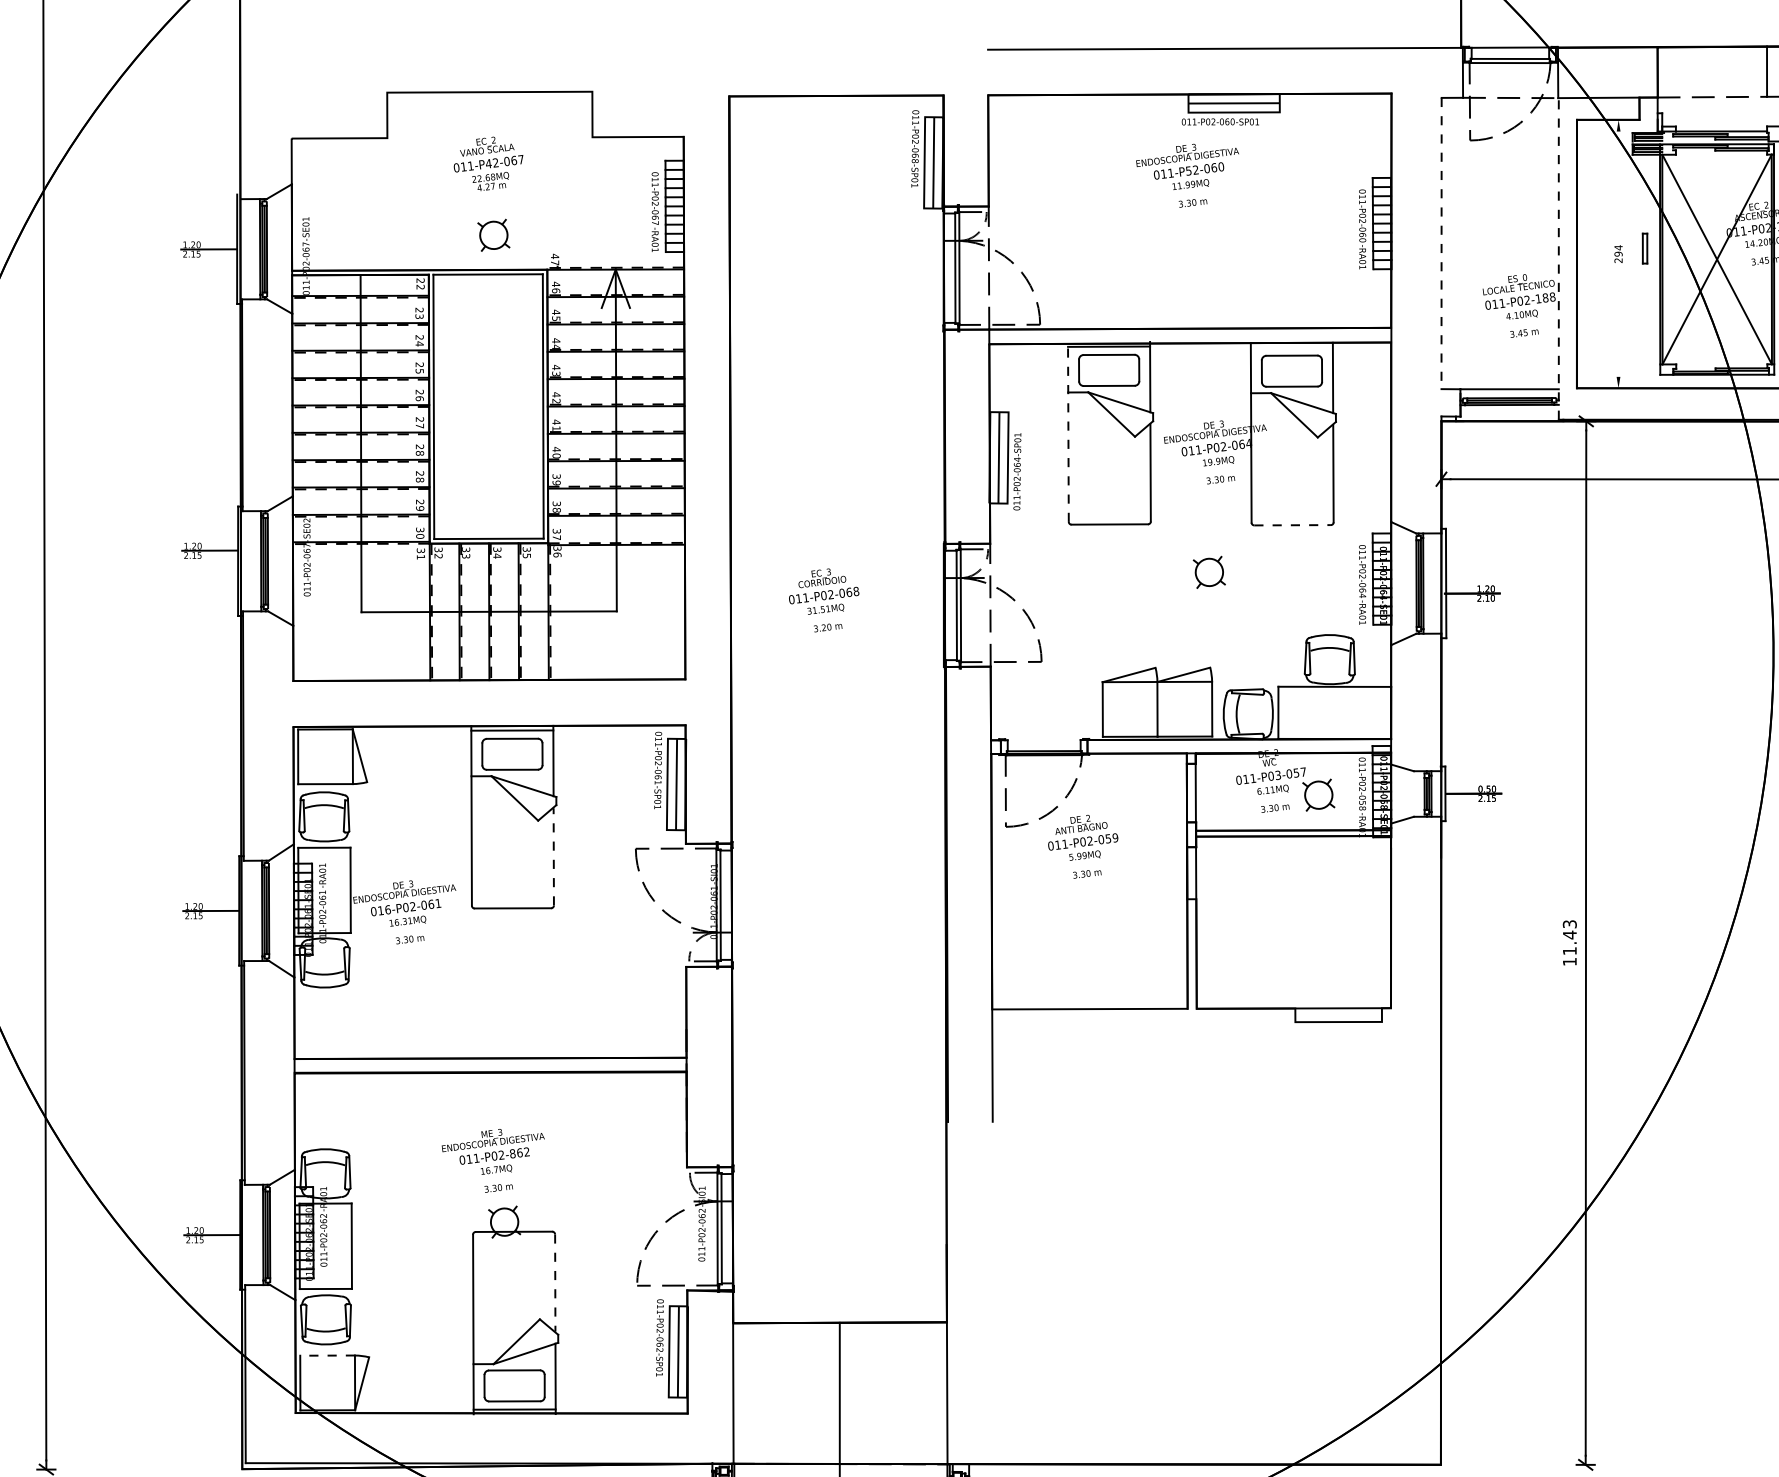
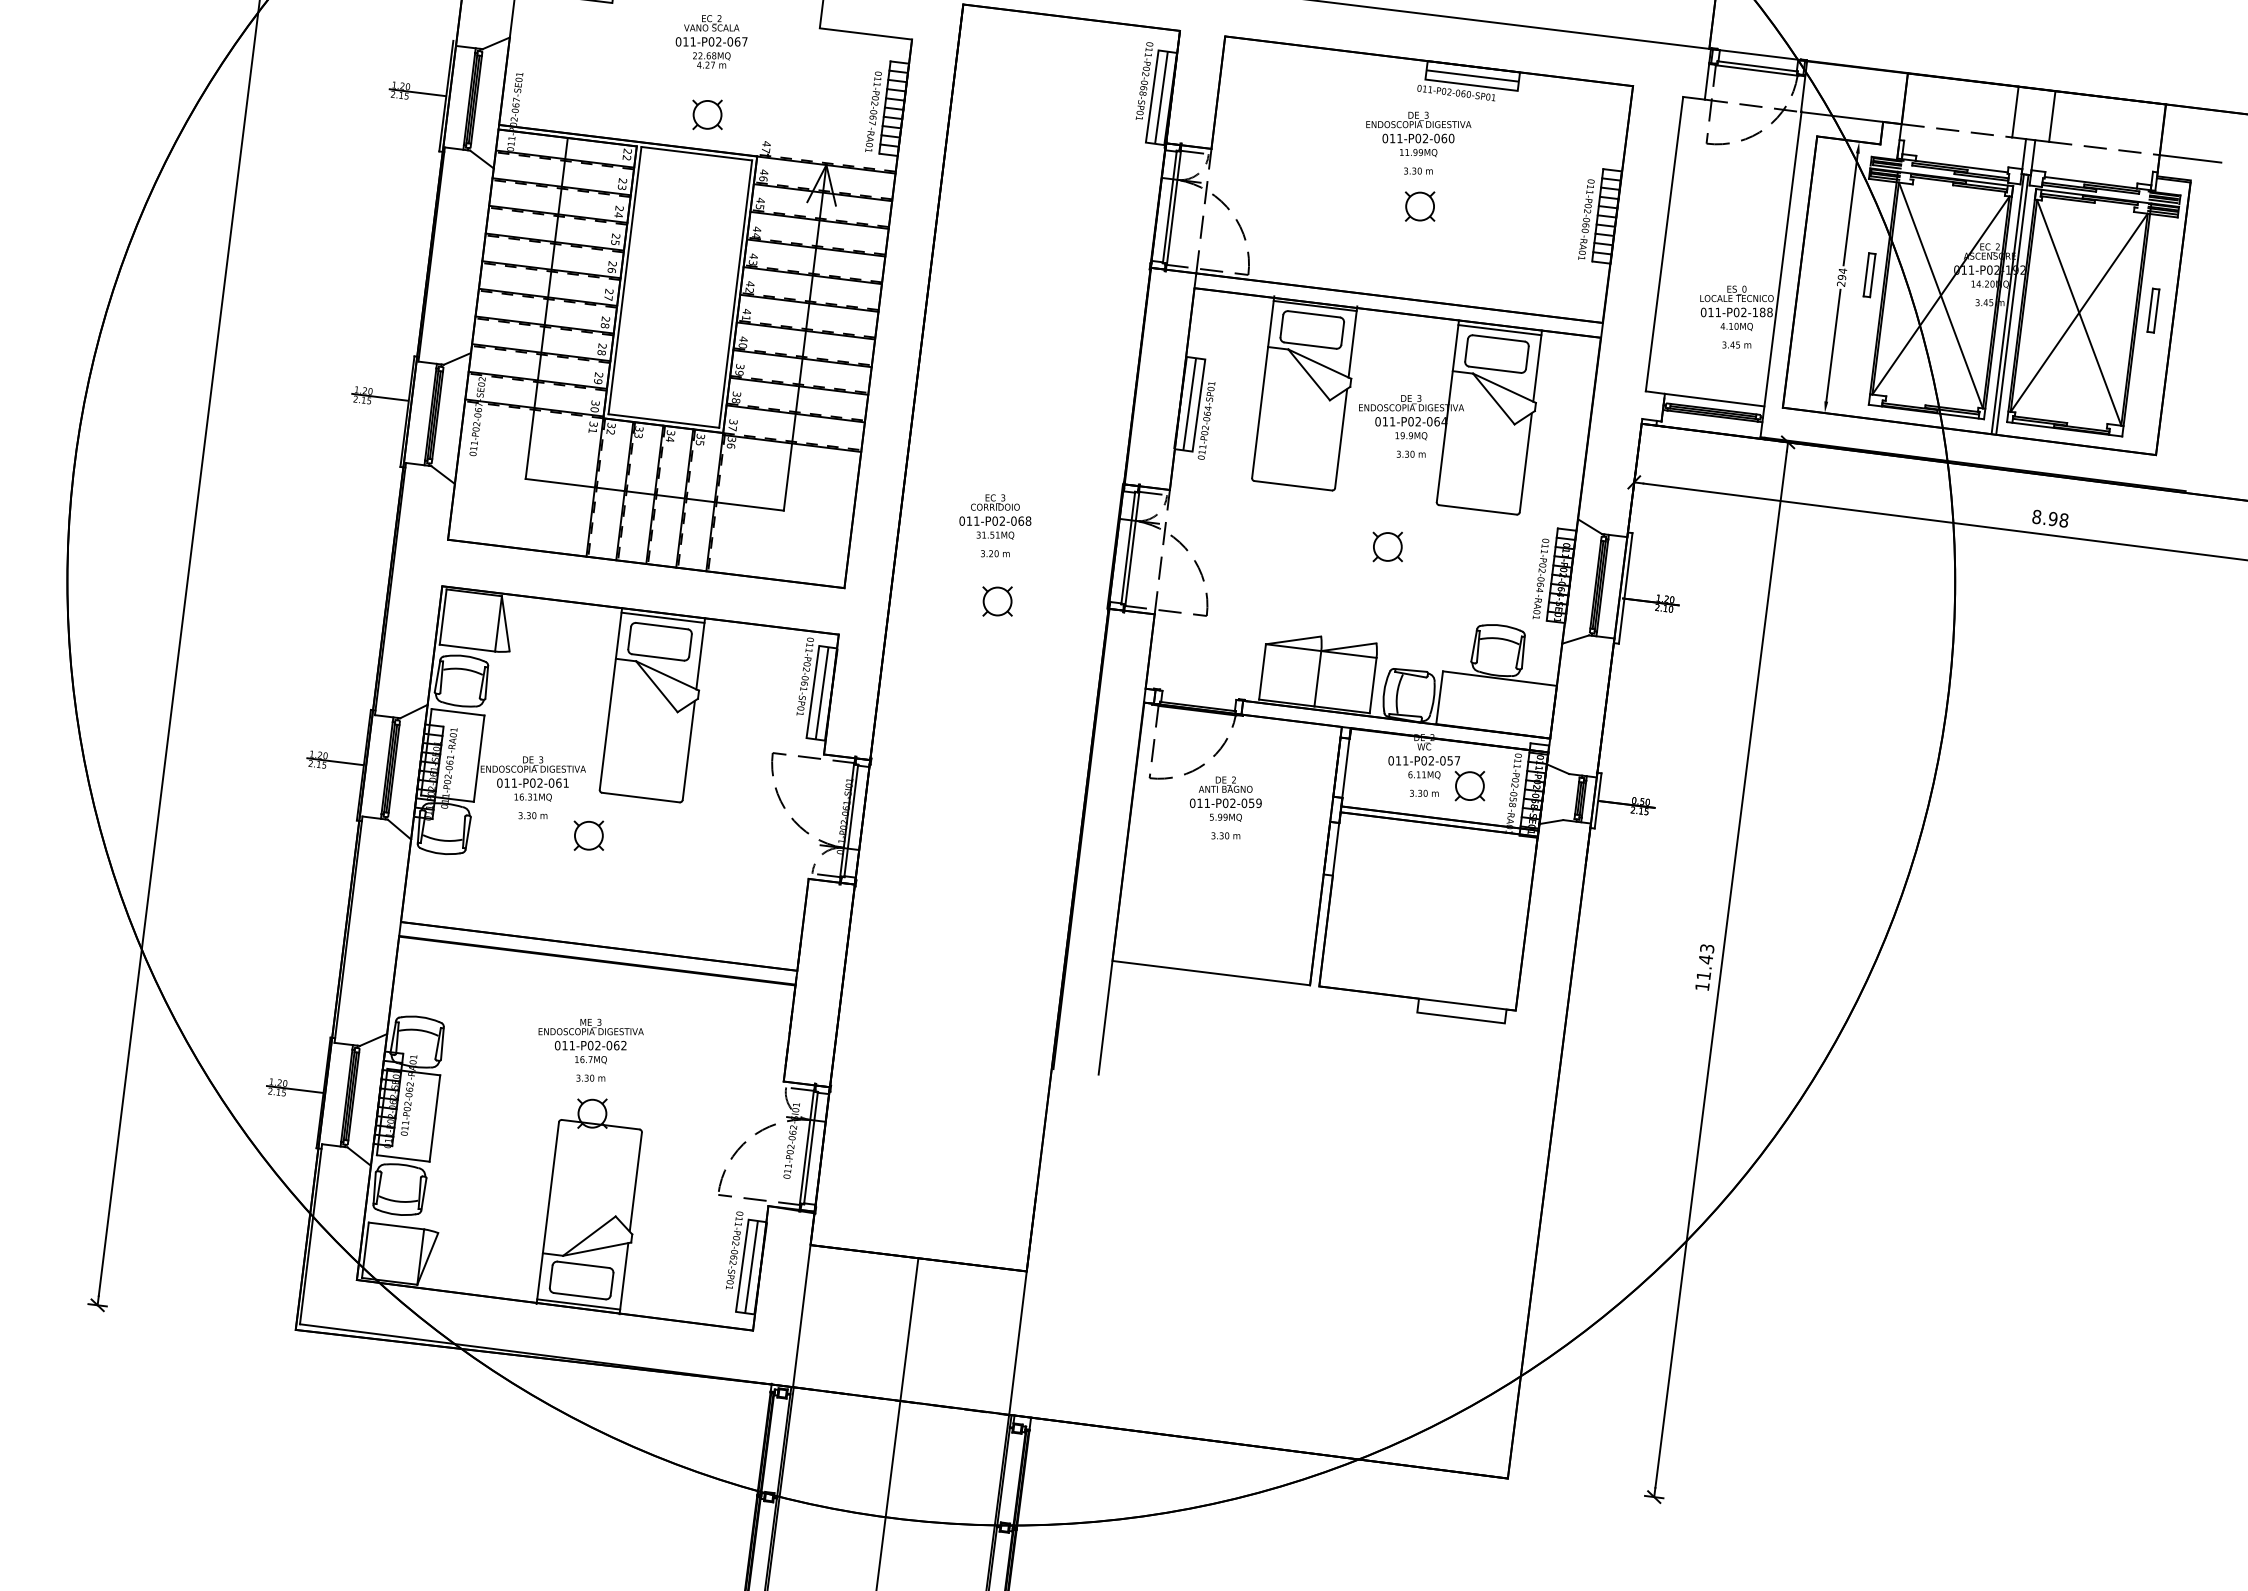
text: (488, 163) -> (711, 41), 011-P42-067 -> 011-P02-067
text: (1189, 170) -> (1418, 138), 011-P52-060 -> 011-P02-060
line: (1618, 186) -> (1850, 209), added
part: (1198, 237) -> (1419, 206), added
line: (1441, 243) -> (1664, 244), dashed -> solid
part: (1645, 248) -> (1869, 275), size x1.43
line: (1559, 257) -> (1781, 273), dashed -> solid
line: (1618, 321) -> (1833, 345), added
line: (1291, 347) -> (1499, 330), added
line: (1068, 431) -> (1263, 386), dashed -> solid
line: (1293, 524) -> (1478, 509), dashed -> solid
part: (836, 673) -> (997, 601), added
text: (1278, 775) -> (1431, 761), 011-P03-057 -> 011-P02-057
line: (553, 856) -> (688, 750), dashed -> solid
text: (387, 909) -> (514, 782), 016-P02-061 -> 011-P02-061
part: (466, 951) -> (588, 835), added
text: (512, 1153) -> (609, 1045), 011-P02-862 -> 011-P02-062
line: (554, 1282) -> (635, 1181), dashed -> solid
line: (327, 1356) -> (396, 1226), dashed -> solid

